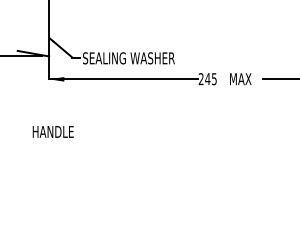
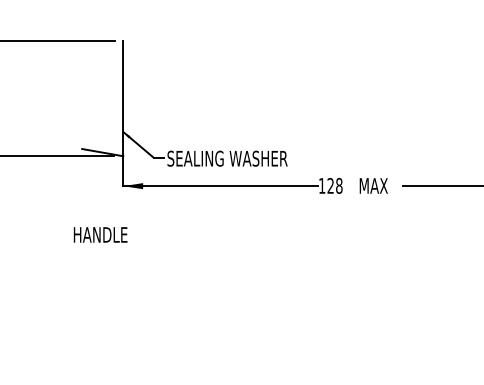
text: (207, 78) -> (330, 185), 245 -> 128
text: (53, 131) -> (100, 234), moved

